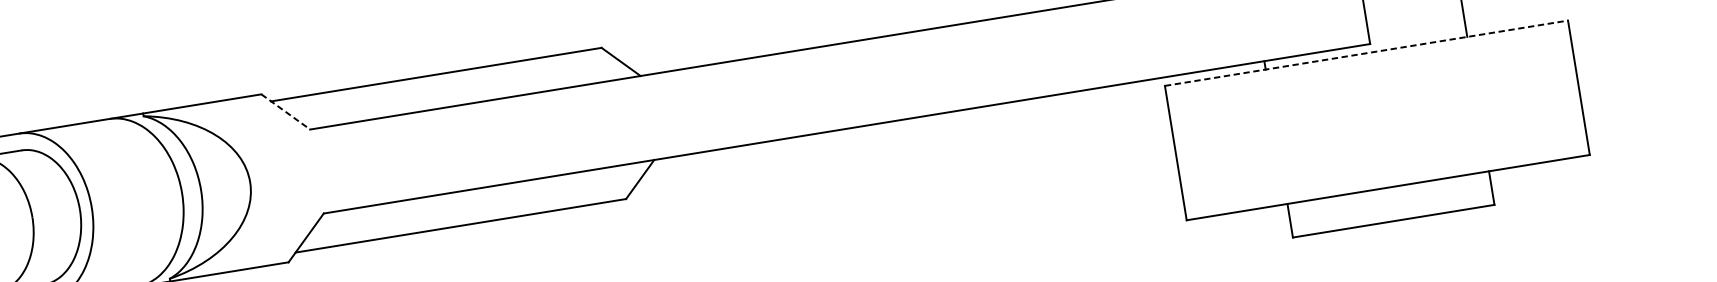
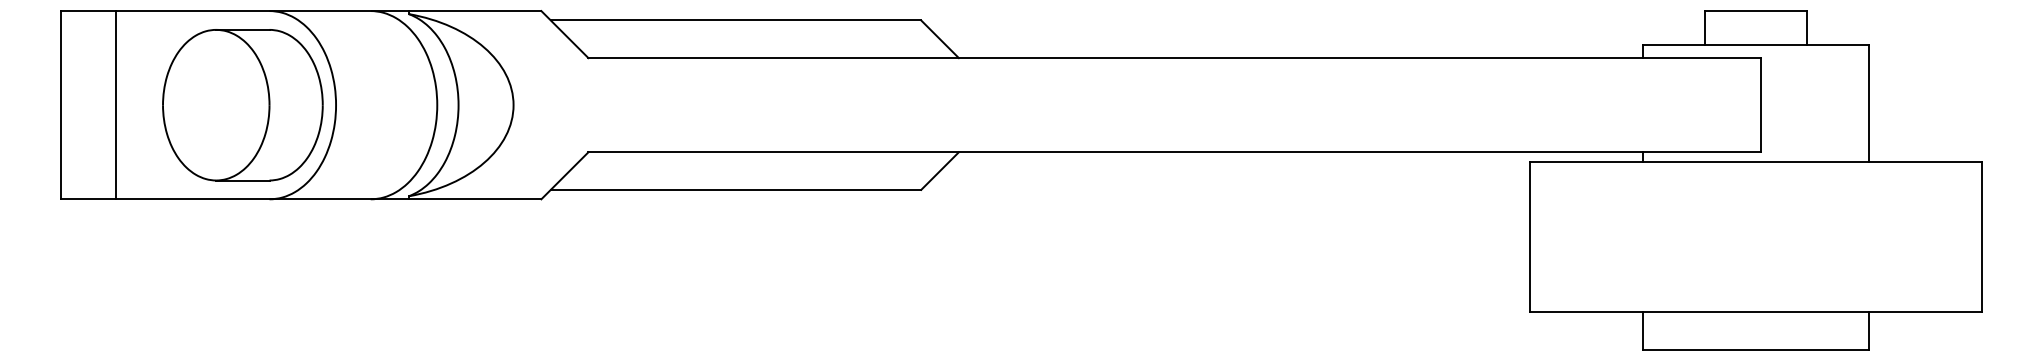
line: (1366, 53) -> (1755, 161), dashed -> solid
line: (286, 111) -> (565, 34), dashed -> solid

